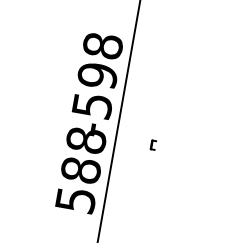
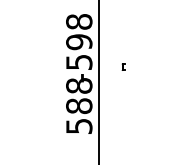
part: (153, 143) -> (123, 66), moved

